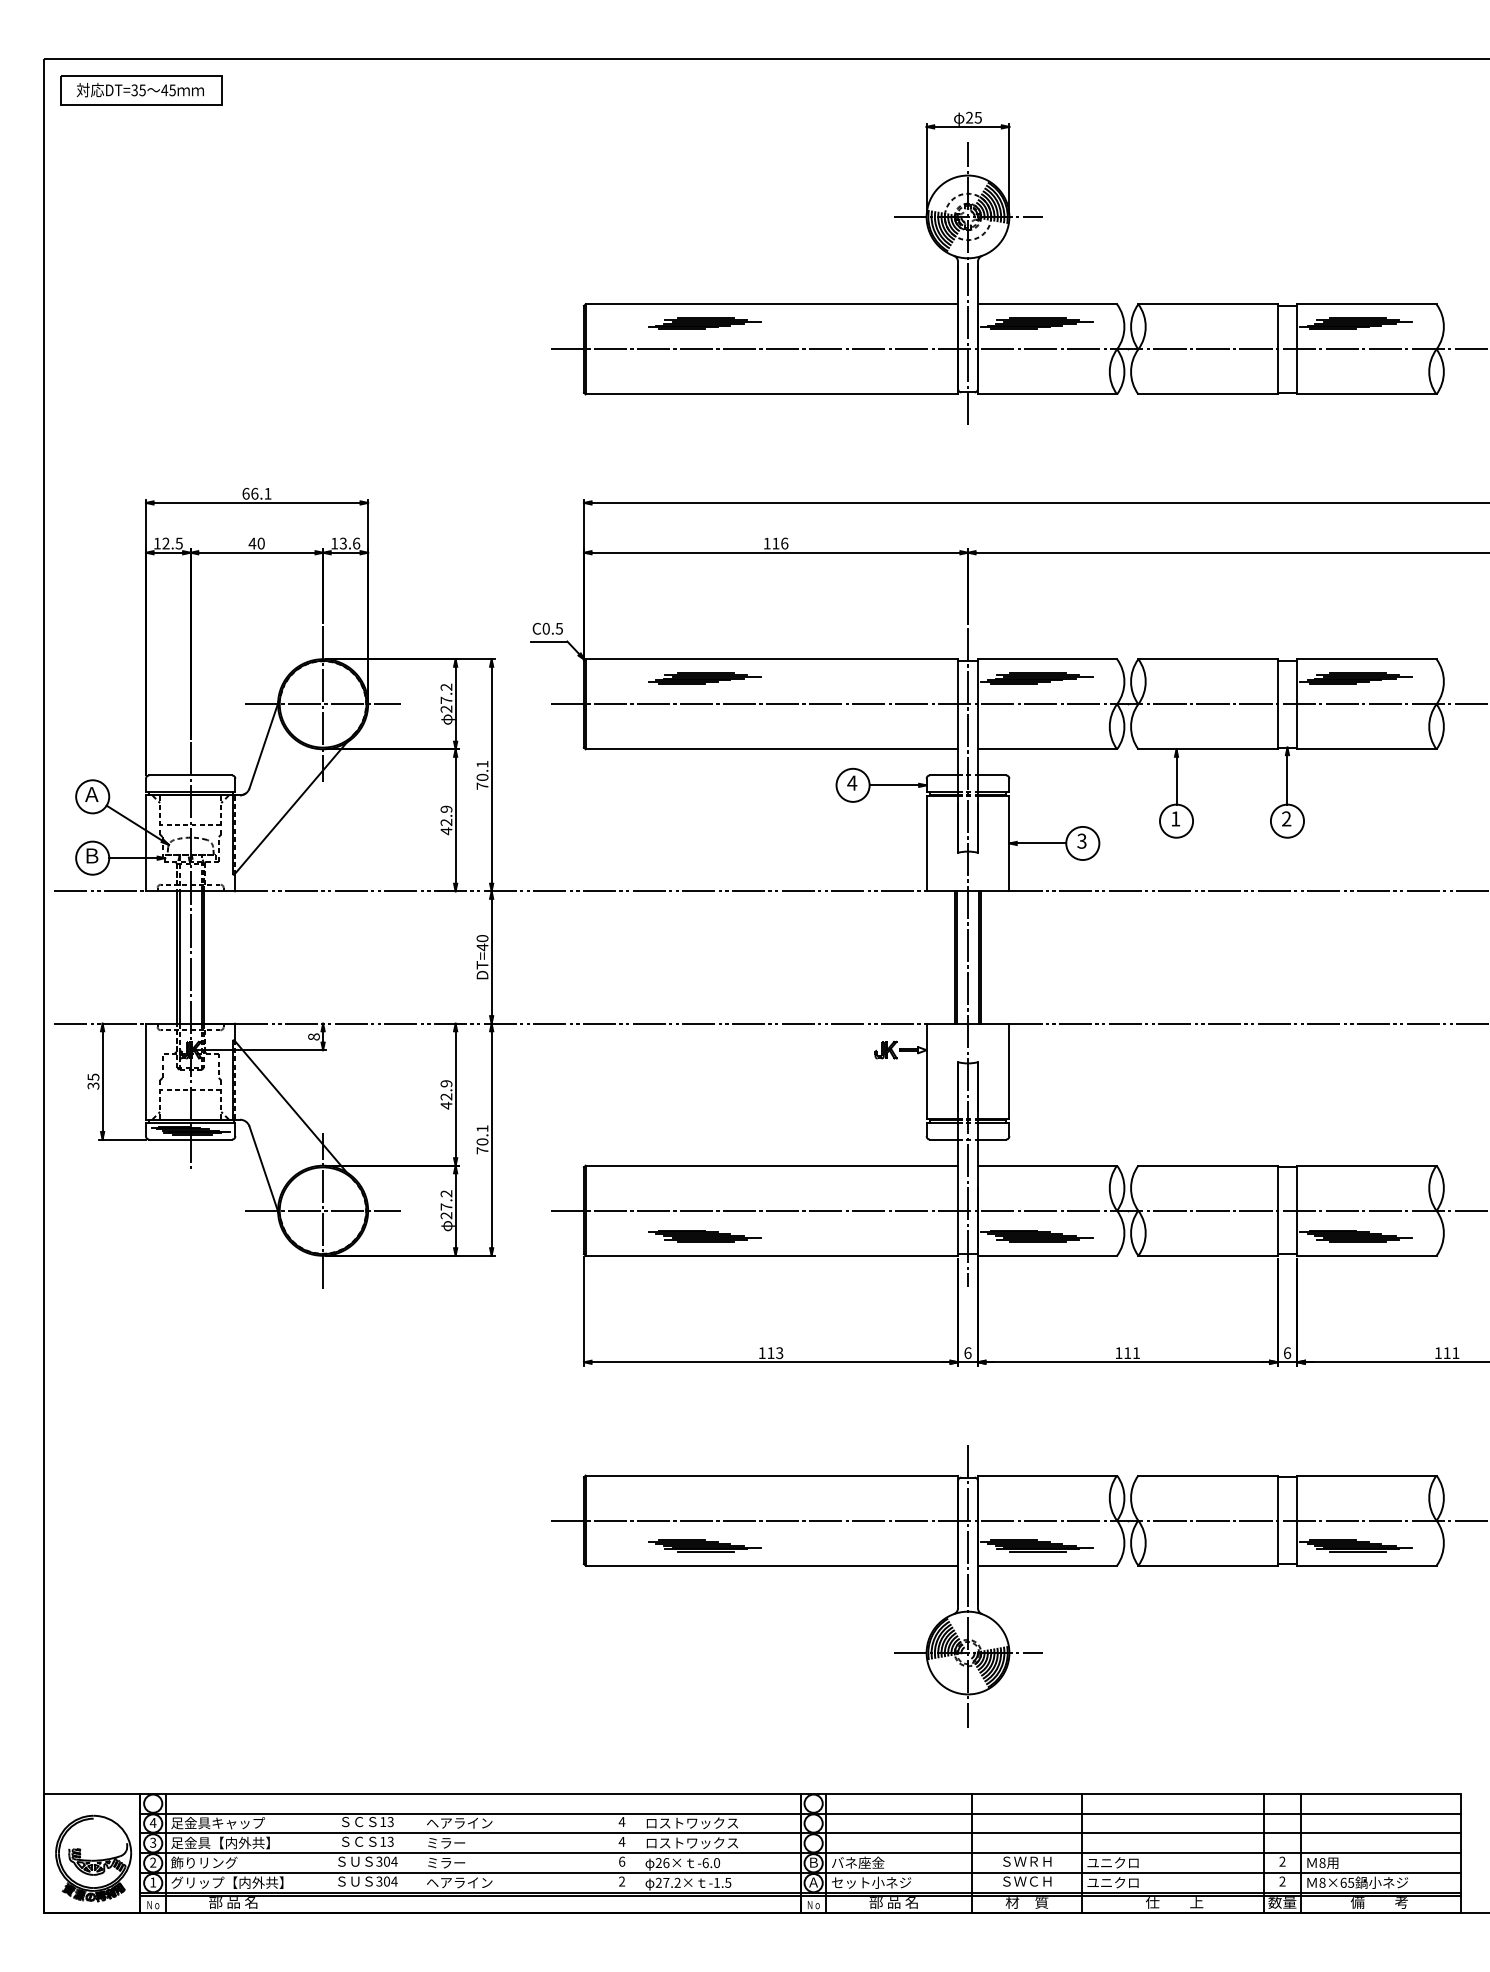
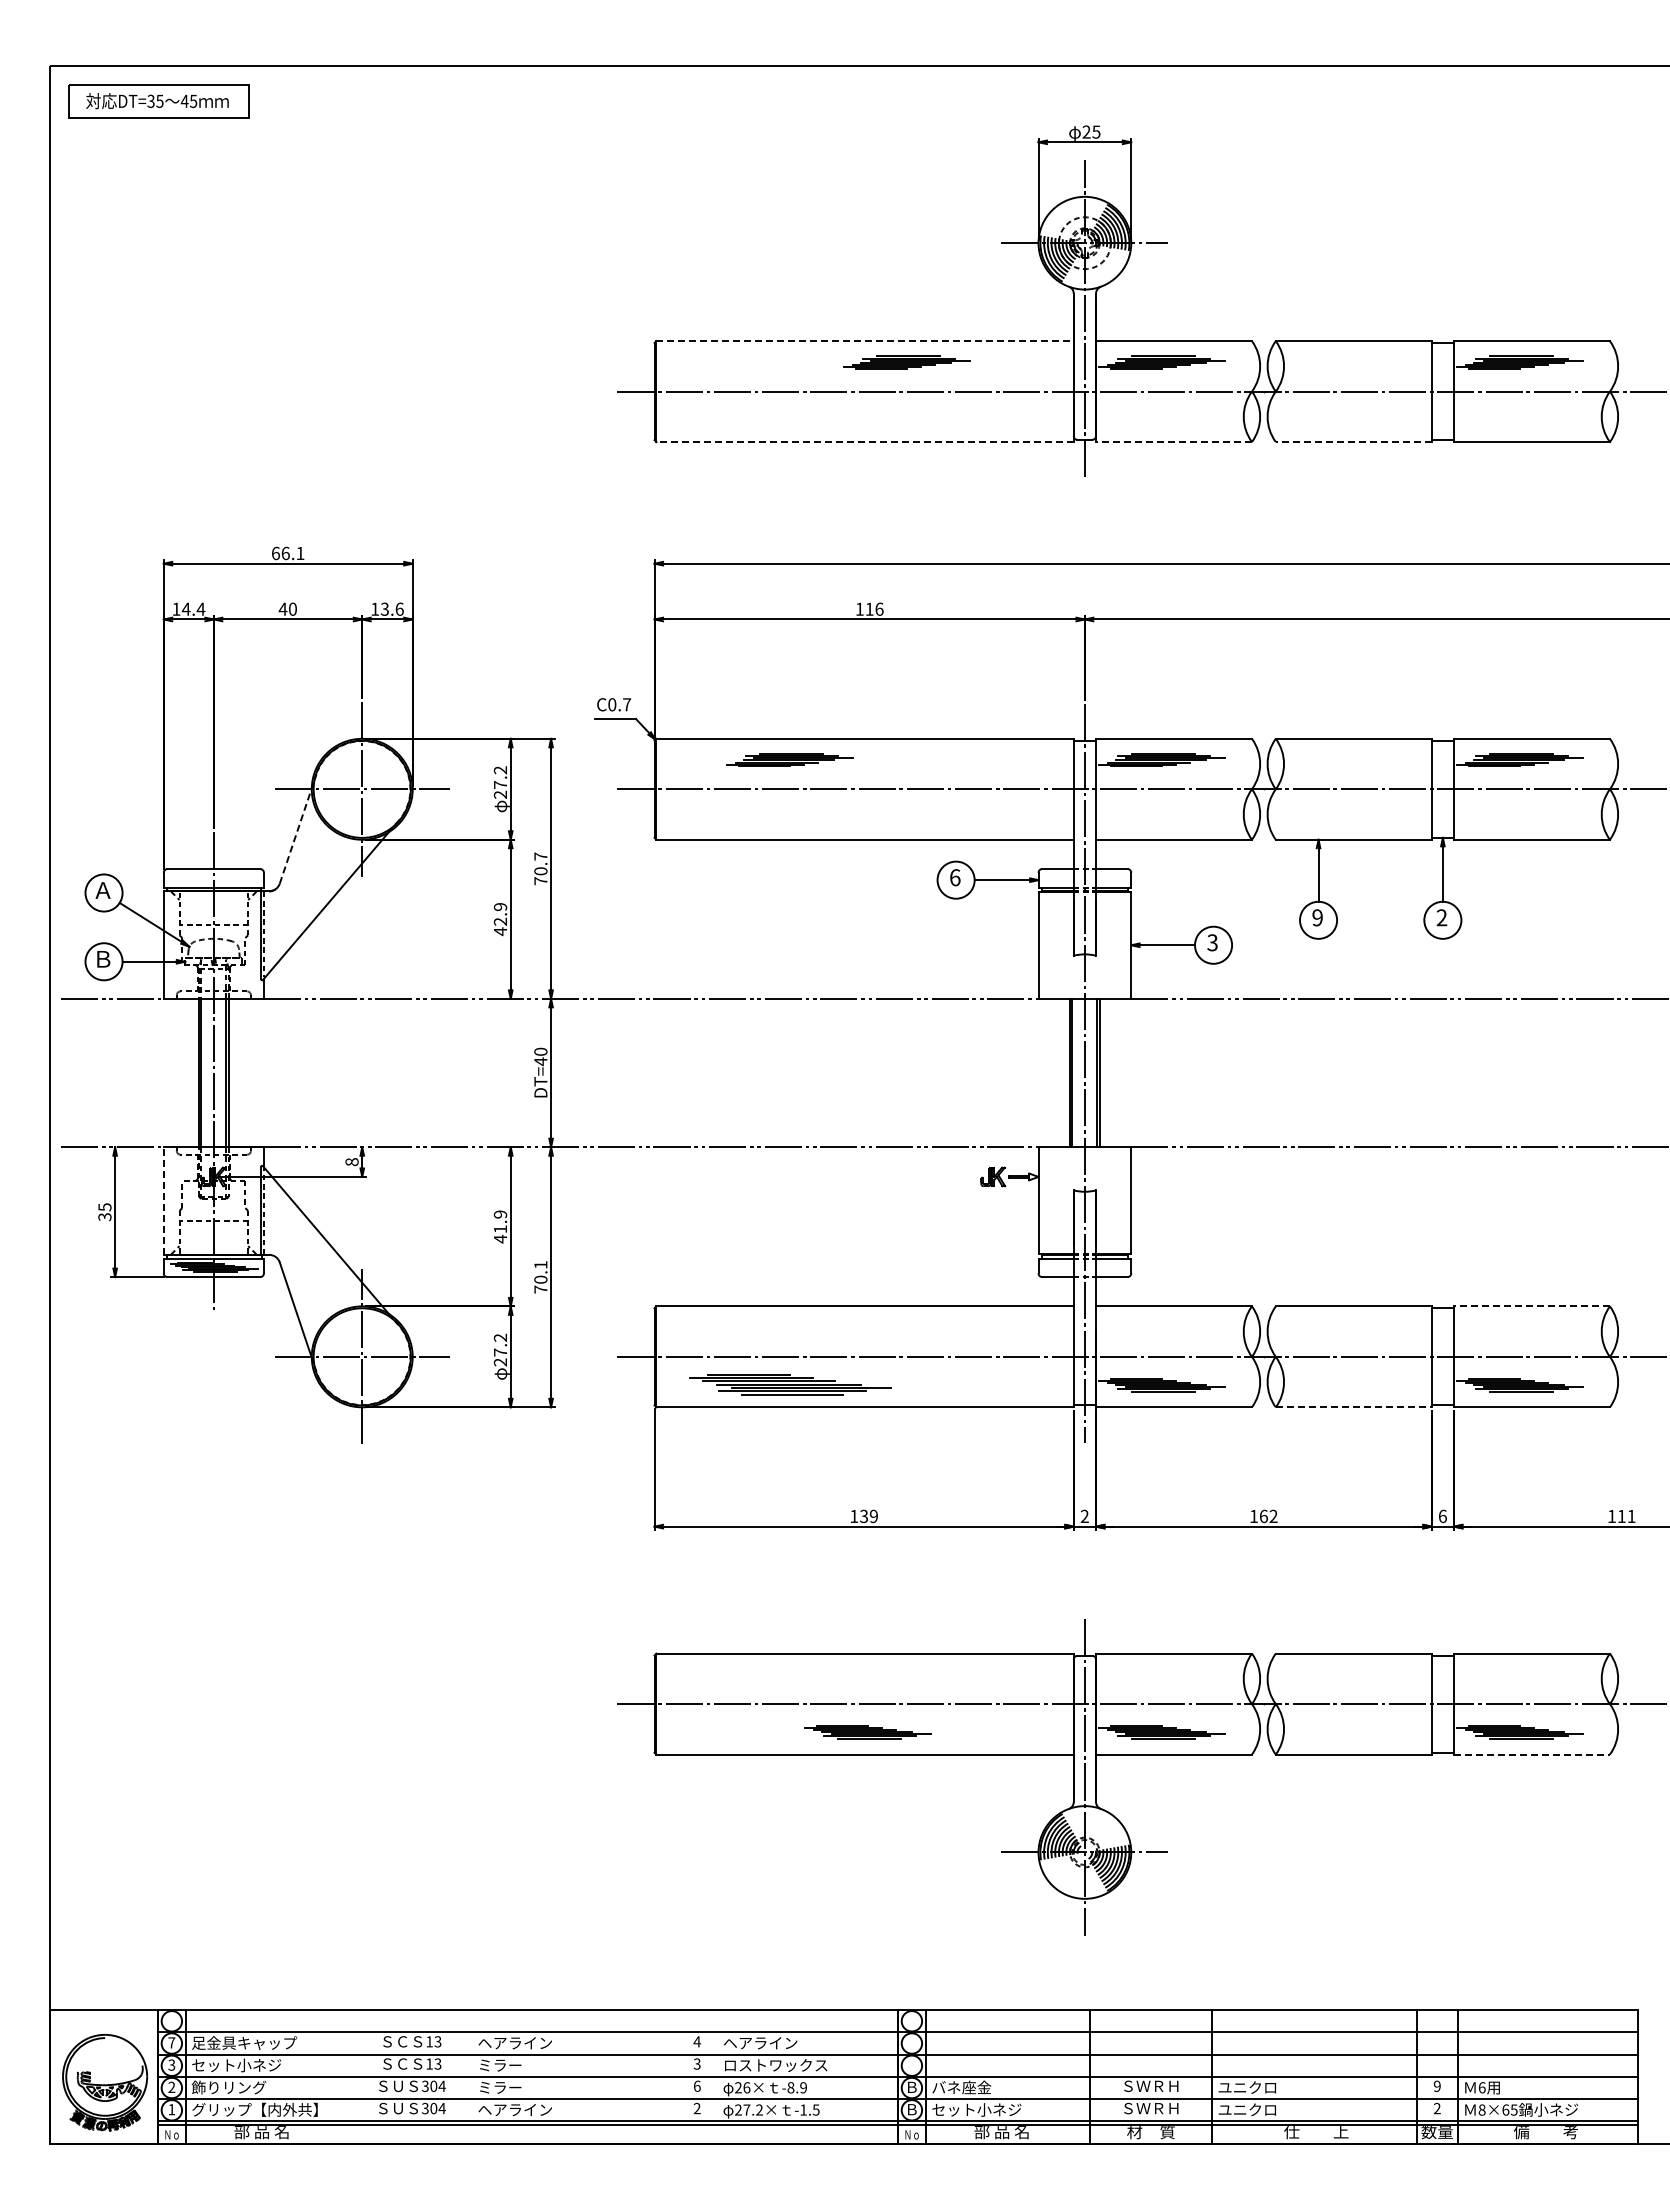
line: (772, 304) -> (865, 341), solid -> dashed
part: (704, 323) -> (906, 362), moved
line: (772, 394) -> (865, 442), solid -> dashed
line: (1047, 394) -> (1173, 442), solid -> dashed
line: (1207, 394) -> (1353, 442), solid -> dashed
text: (172, 542) -> (193, 608), 12.5 -> 14.4
text: (558, 628) -> (626, 704), C0.5 -> C0.7
line: (263, 745) -> (295, 835), solid -> dashed
text: (482, 764) -> (540, 856), 70.1 -> 70.7
text: (851, 782) -> (954, 877), 4 -> 6
text: (1175, 818) -> (1317, 917), 1 -> 9
line: (145, 1072) -> (163, 1201), solid -> dashed
text: (445, 1097) -> (499, 1229), 42.9 -> 41.9
line: (1366, 1165) -> (1531, 1306), solid -> dashed
part: (704, 1236) -> (789, 1385), size x1.6
line: (1207, 1255) -> (1353, 1407), solid -> dashed
text: (774, 1353) -> (868, 1516), 113 -> 139
text: (967, 1353) -> (1084, 1516), 6 -> 2
text: (1131, 1353) -> (1268, 1516), 111 -> 162
part: (704, 1545) -> (867, 1732), moved
line: (1366, 1565) -> (1531, 1754), solid -> dashed
text: (152, 1822) -> (171, 2042), 4 -> 7
text: (691, 1822) -> (775, 2042), ロストワックス -> ヘアライン
text: (621, 1841) -> (696, 2063), 4 -> 3
text: (220, 1843) -> (247, 2065), 足金具【内外共】 -> セット小ネジ
text: (1281, 1861) -> (1436, 2086), 2 -> 9
text: (711, 1862) -> (797, 2087), -6.0 -> -8.9
text: (1321, 1862) -> (1481, 2087), 8 -> 6
text: (1033, 1881) -> (1158, 2108), ＳＷＣＨ -> ＳＷＲＨ
text: (813, 1882) -> (911, 2109), Ａ -> Ｂ

